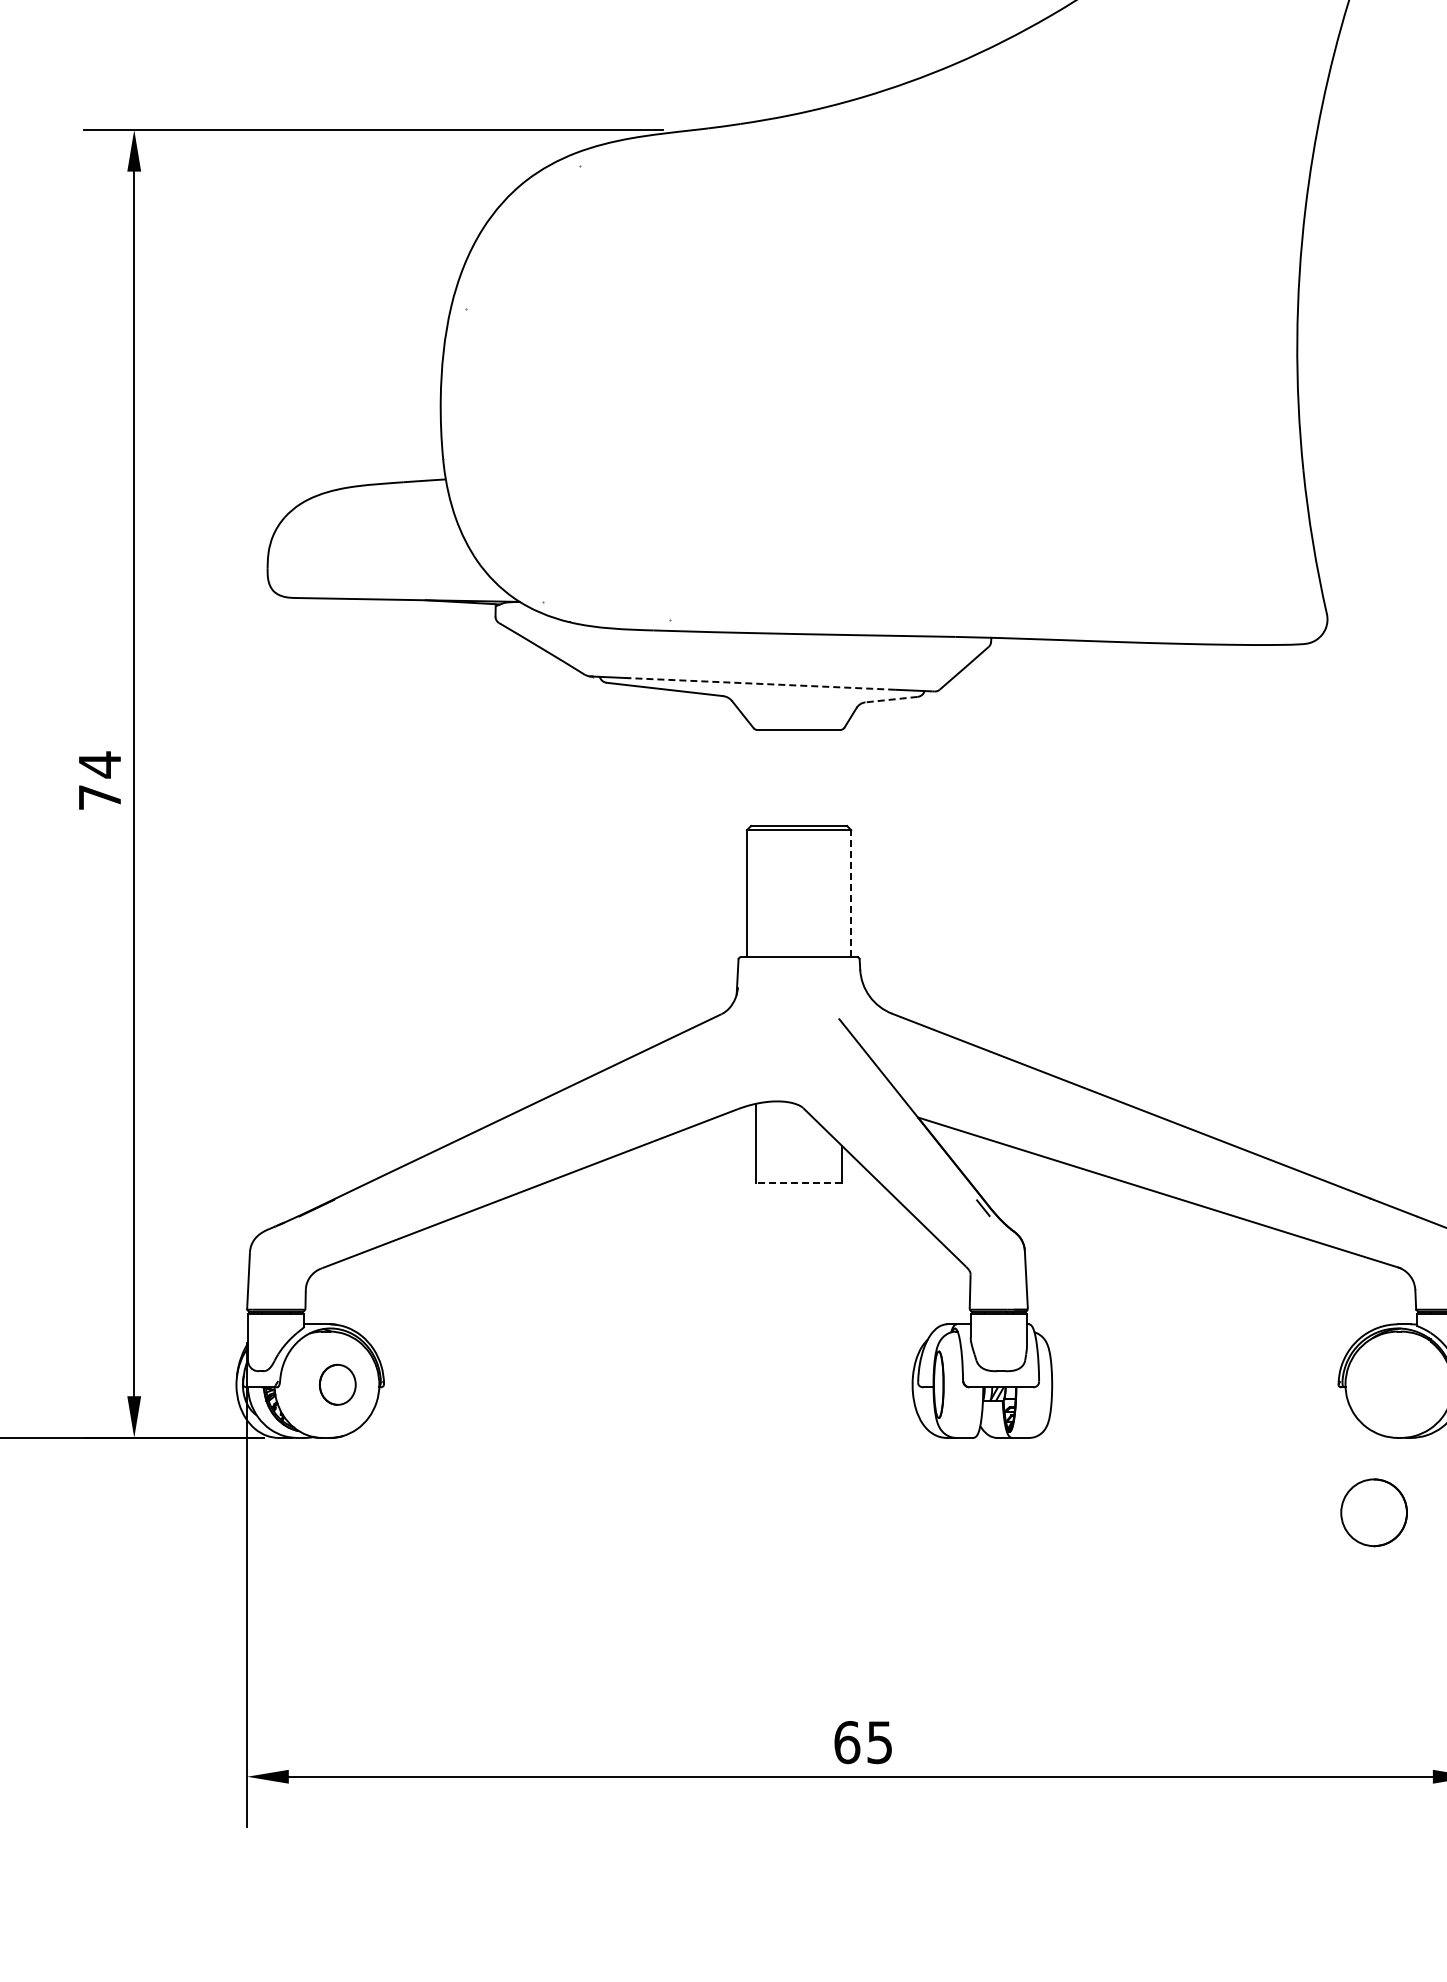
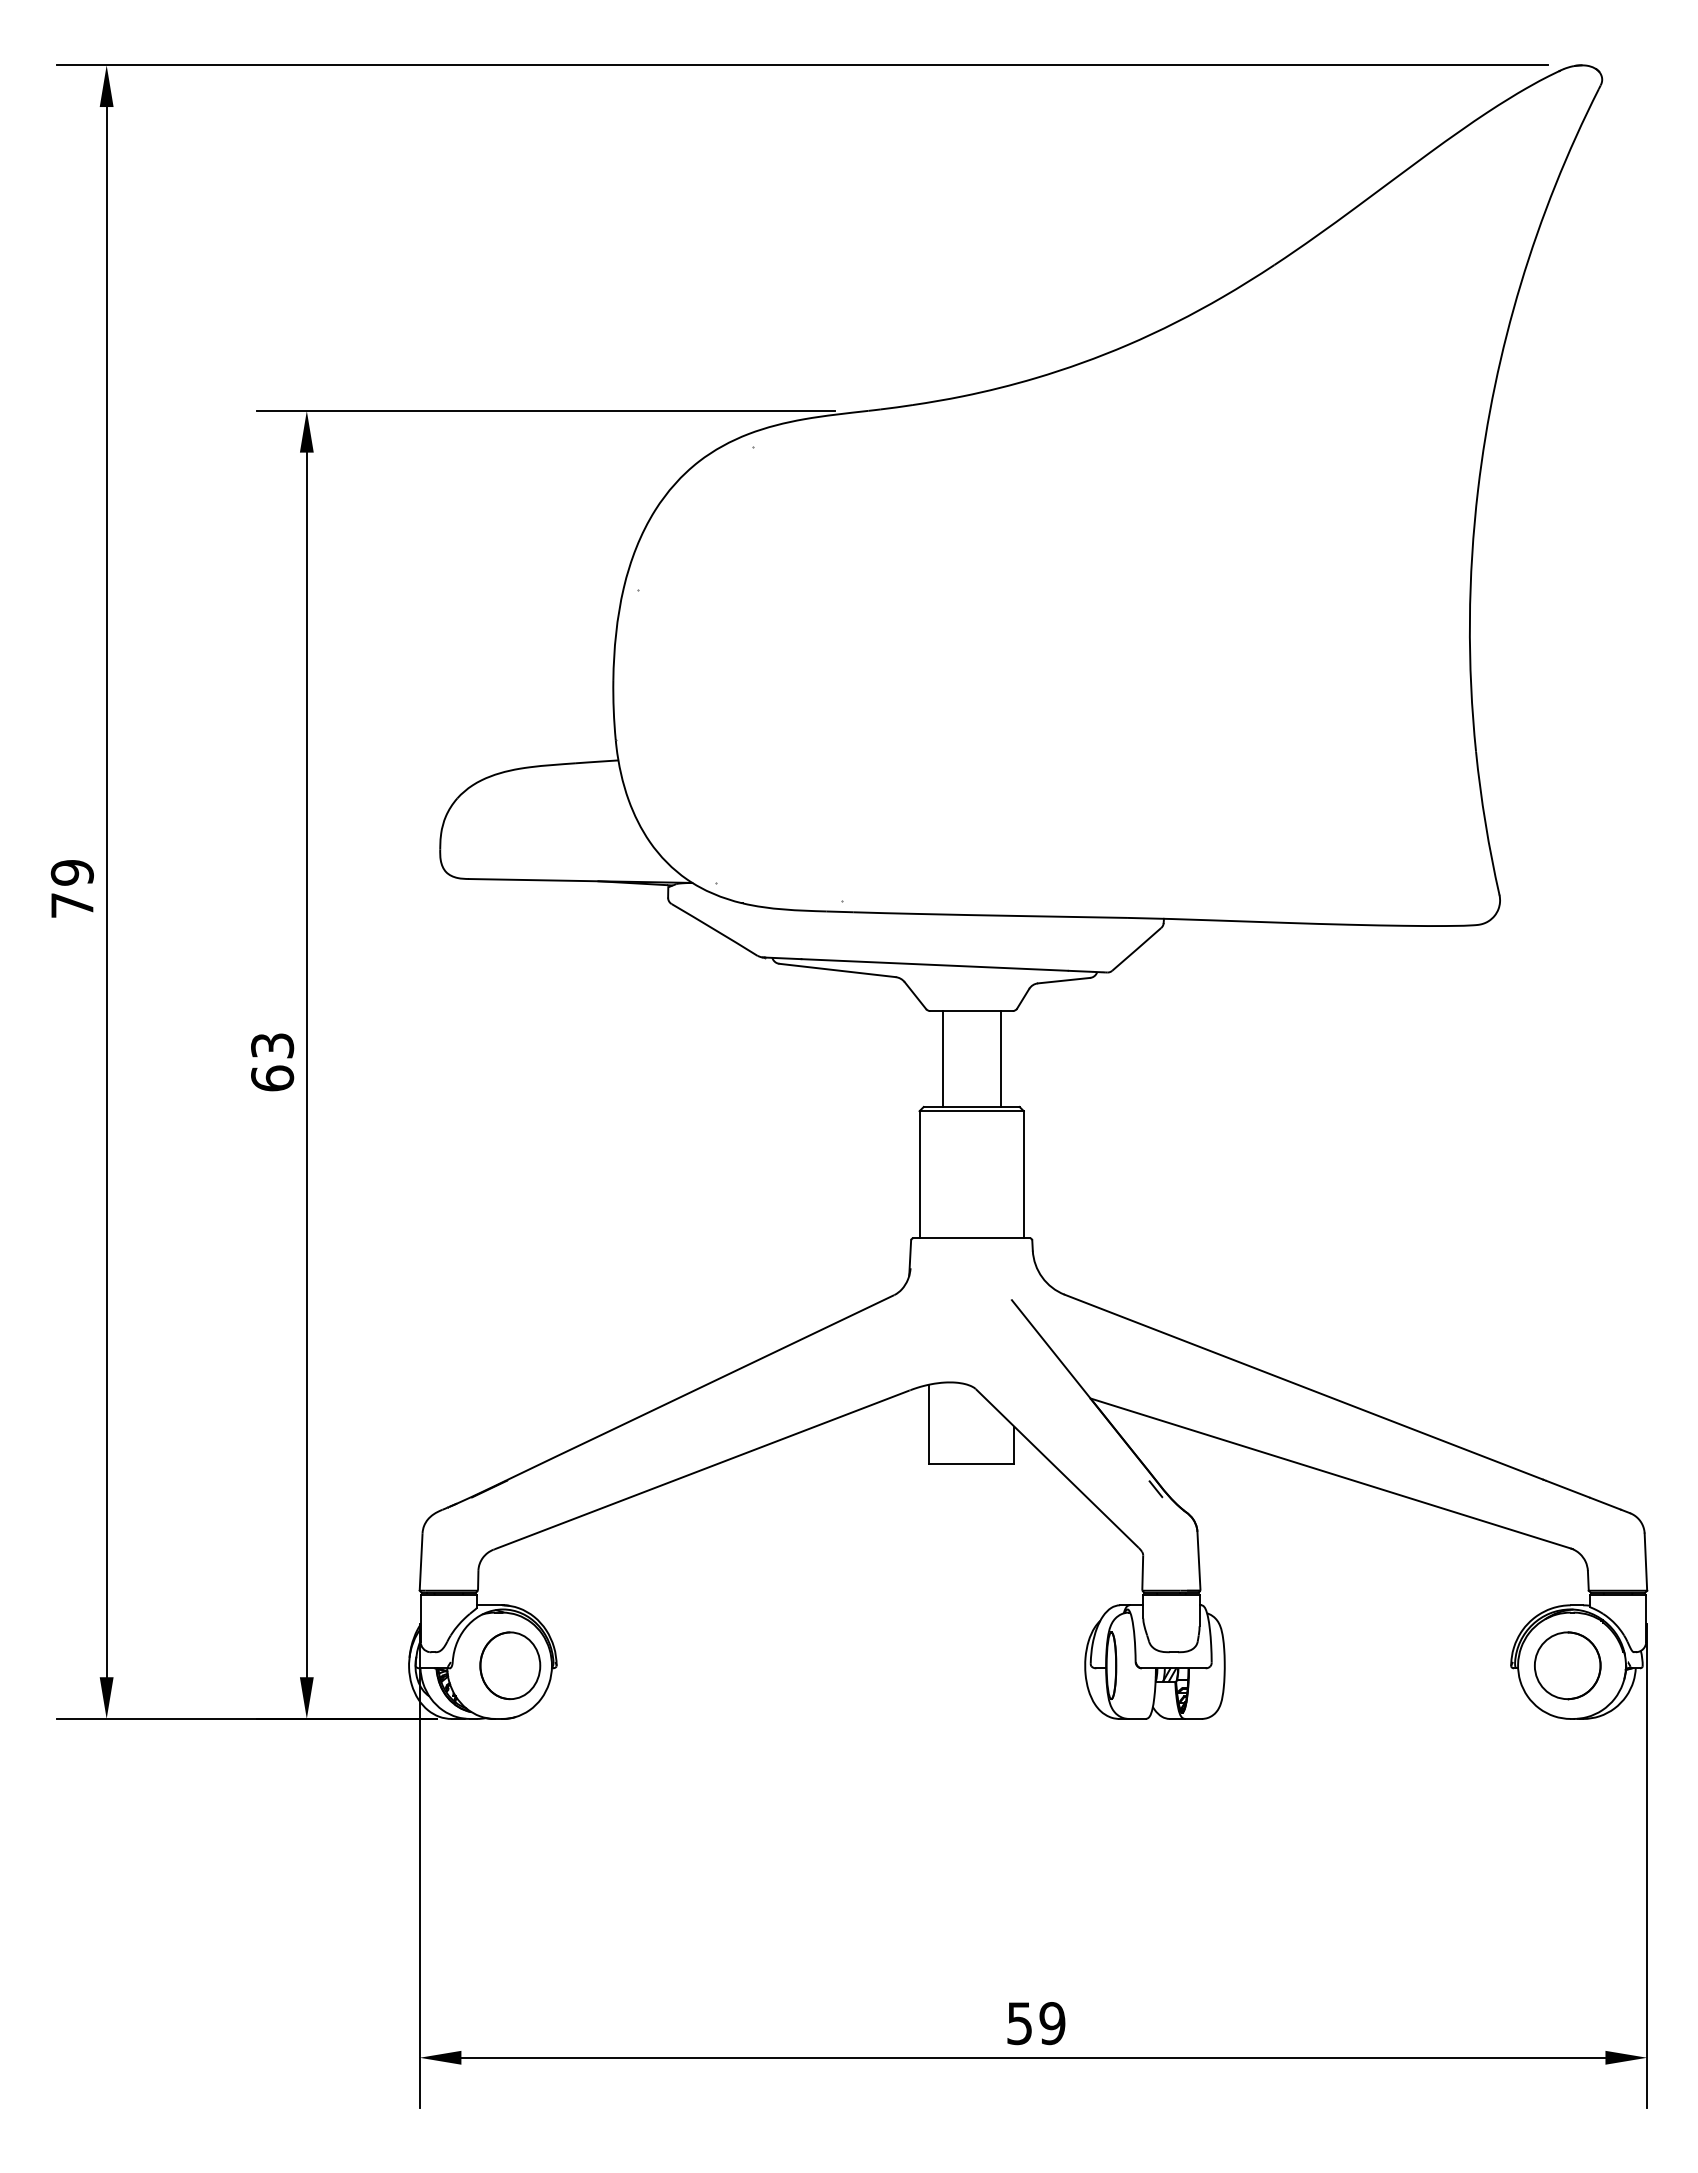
line: (761, 683) -> (934, 964), dashed -> solid
line: (890, 699) -> (1063, 980), dashed -> solid
line: (769, 778) -> (942, 1059), added
line: (827, 778) -> (1000, 1059), added
text: (99, 780) -> (272, 1061), 74 -> 63
line: (850, 893) -> (1023, 1174), dashed -> solid
line: (798, 1182) -> (971, 1463), dashed -> solid
part: (337, 1384) -> (510, 1665), size x1.67
part: (1373, 1512) -> (1567, 1665), moved
text: (863, 1742) -> (1036, 2023), 65 -> 59

